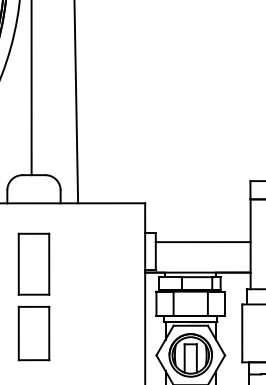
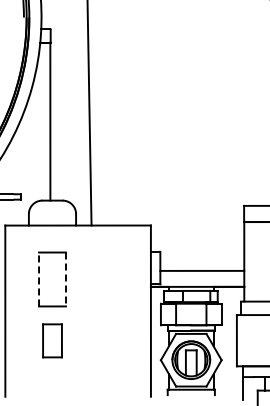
line: (203, 241) -> (202, 270), moved
line: (19, 264) -> (39, 279), solid -> dashed
line: (48, 264) -> (65, 279), solid -> dashed
part: (33, 333) -> (52, 340), size x0.7

